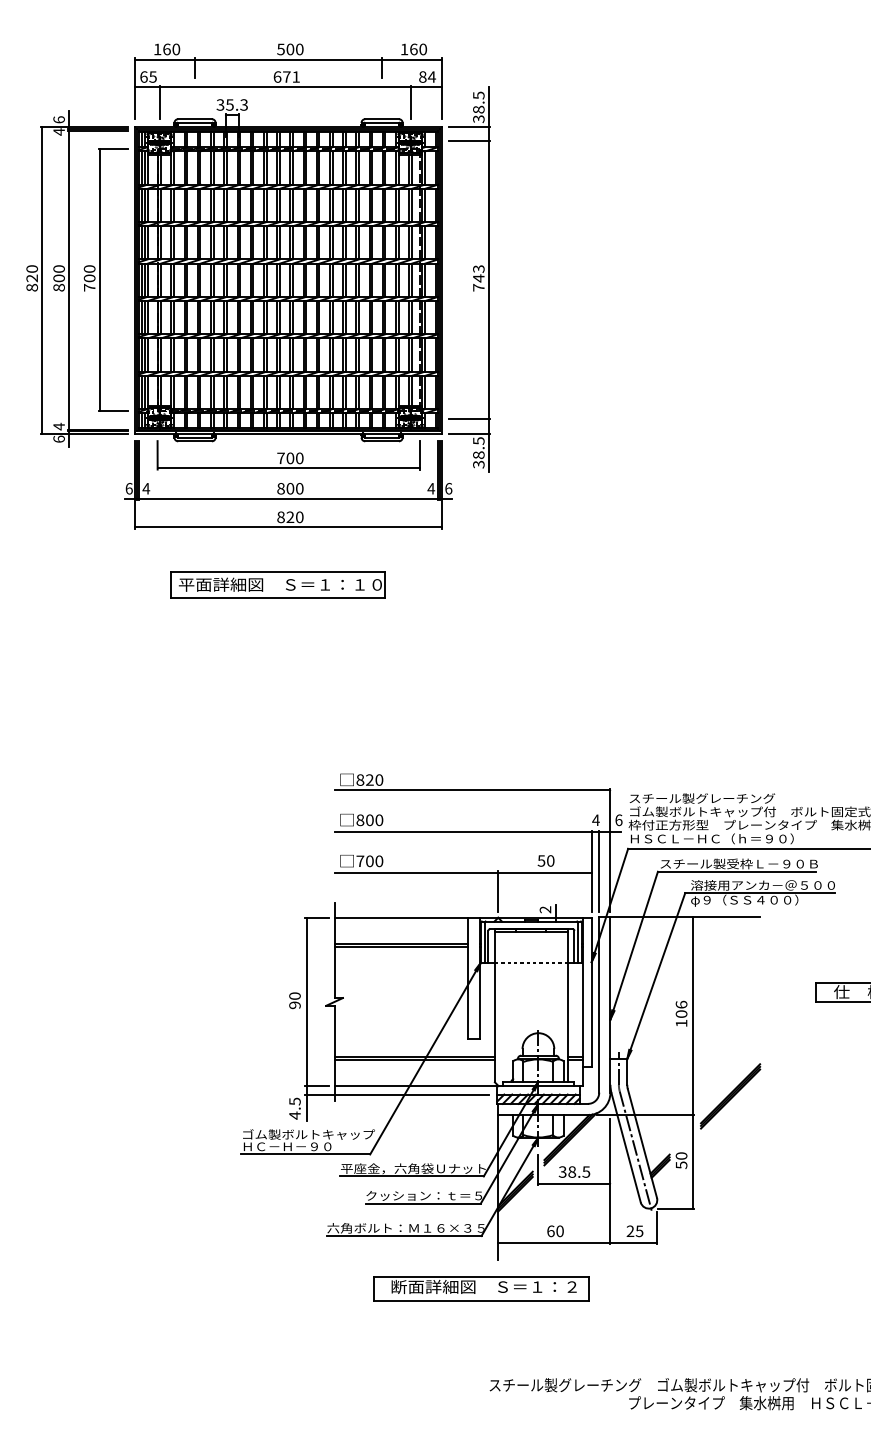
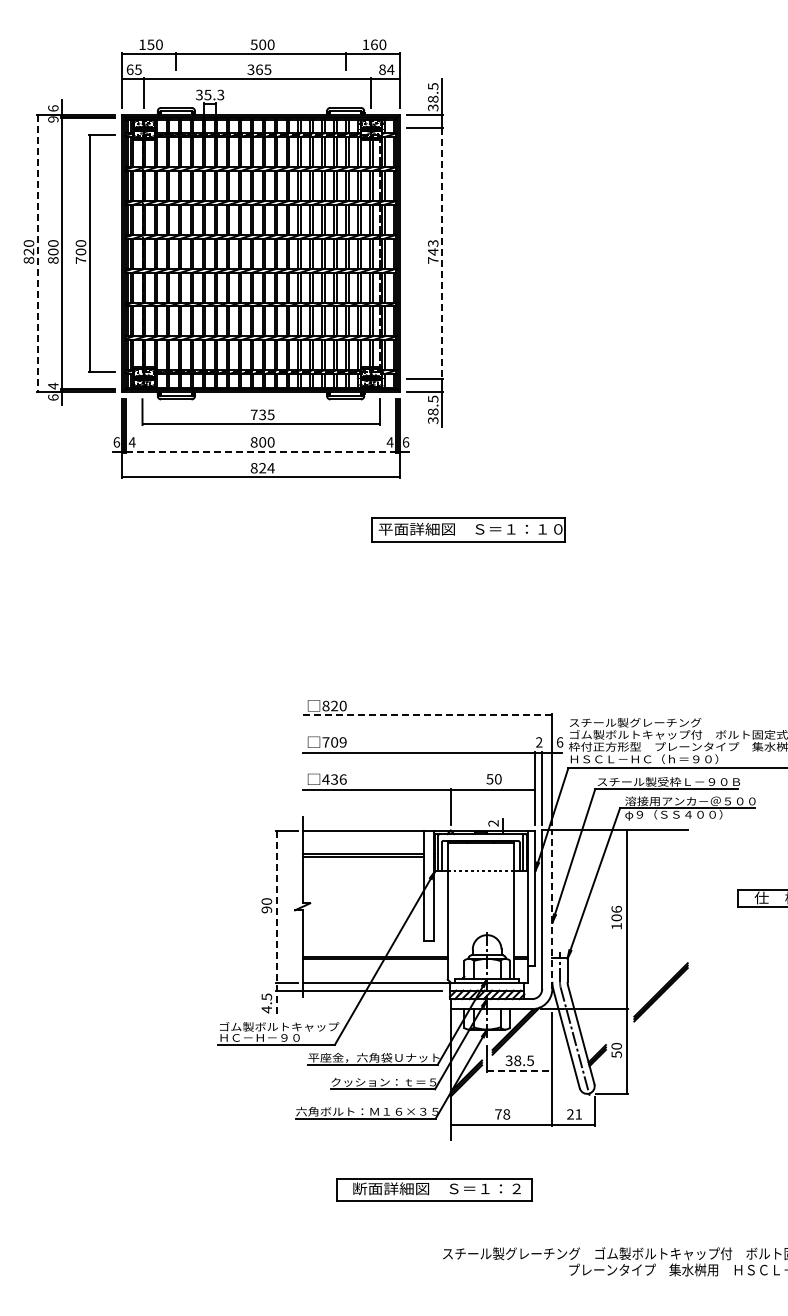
text: (166, 49) -> (150, 44), 160 -> 150
text: (286, 76) -> (259, 69), 671 -> 365
text: (59, 132) -> (53, 119), 4 -> 9
line: (42, 280) -> (38, 253), solid -> dashed
line: (489, 280) -> (442, 253), solid -> dashed
text: (294, 457) -> (266, 414), 700 -> 735
line: (289, 498) -> (261, 451), solid -> dashed
text: (299, 517) -> (270, 468), 820 -> 824
part: (278, 585) -> (468, 529), moved
line: (472, 790) -> (427, 715), solid -> dashed
text: (369, 820) -> (334, 742), 800 -> 709
text: (595, 820) -> (538, 742), 4 -> 2
text: (369, 861) -> (334, 779), 700 -> 436
line: (610, 1004) -> (552, 909), solid -> dashed
line: (306, 1019) -> (277, 922), solid -> dashed
line: (574, 1183) -> (519, 1071), solid -> dashed
text: (555, 1231) -> (502, 1114), 60 -> 78
text: (639, 1231) -> (578, 1114), 25 -> 21
part: (481, 1287) -> (434, 1189), moved

